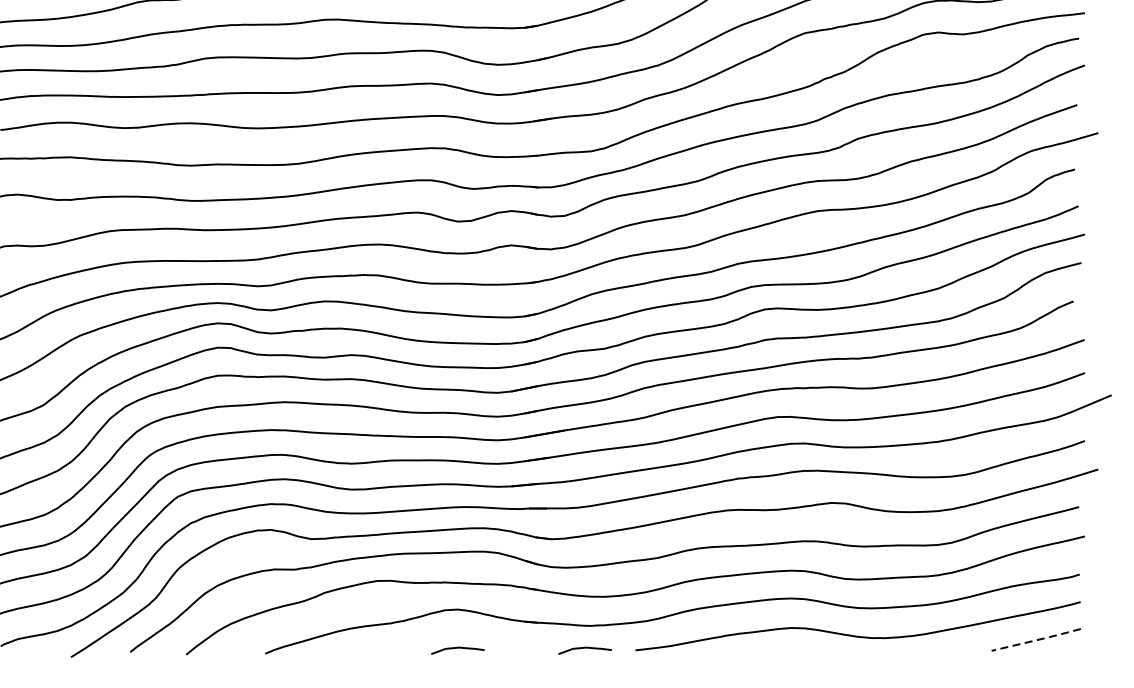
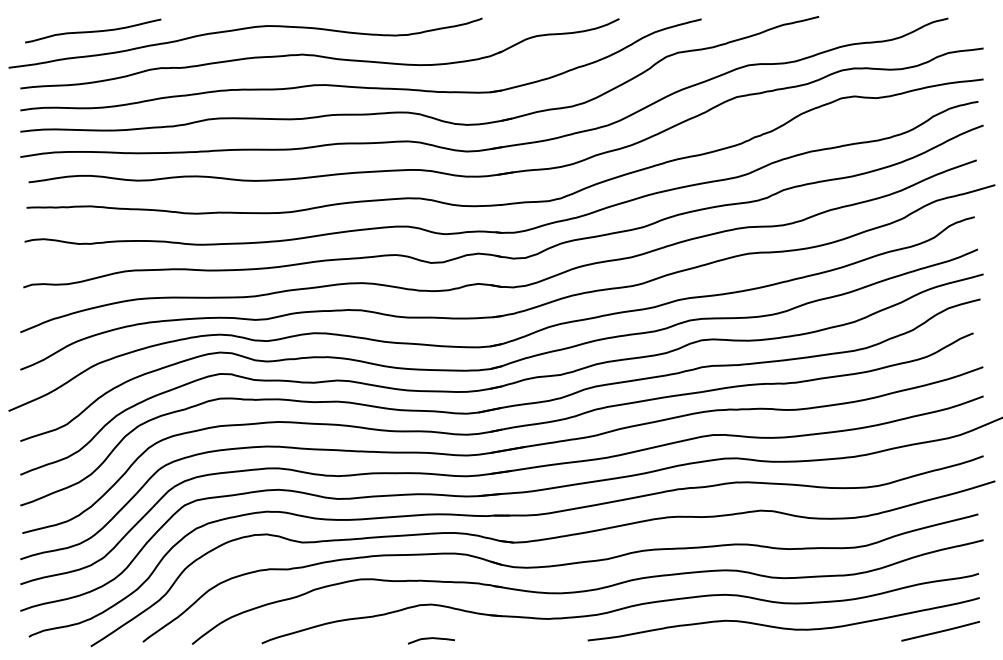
line: (1037, 640) -> (941, 631), dashed -> solid
curve: (584, 649) -> (542, 639), removed

